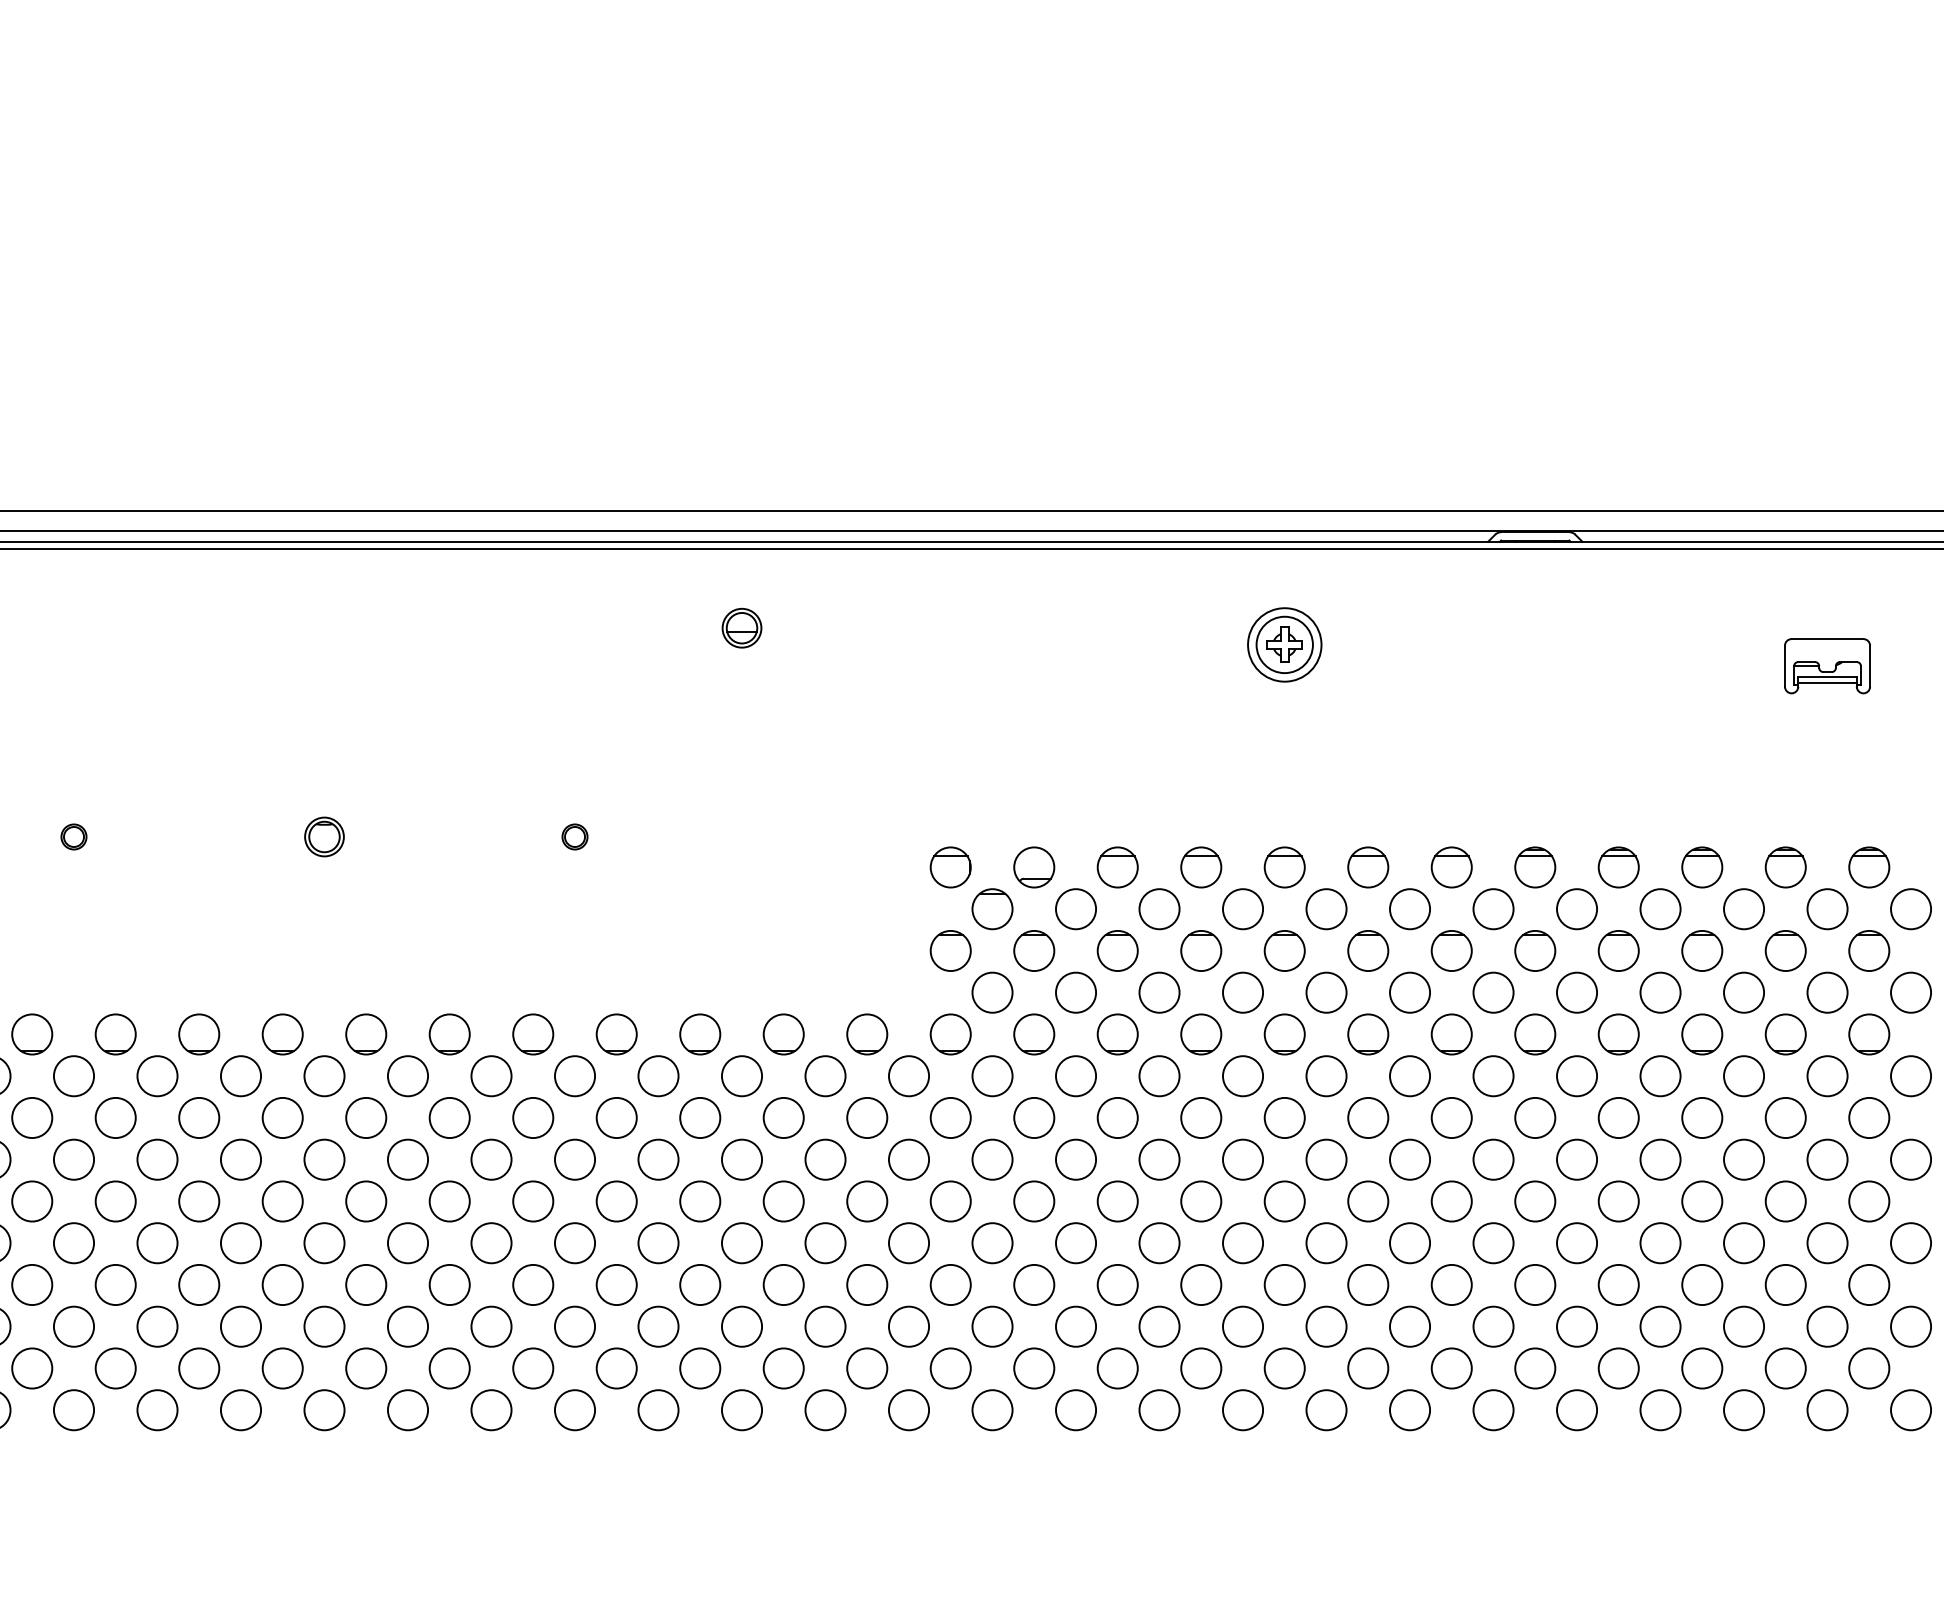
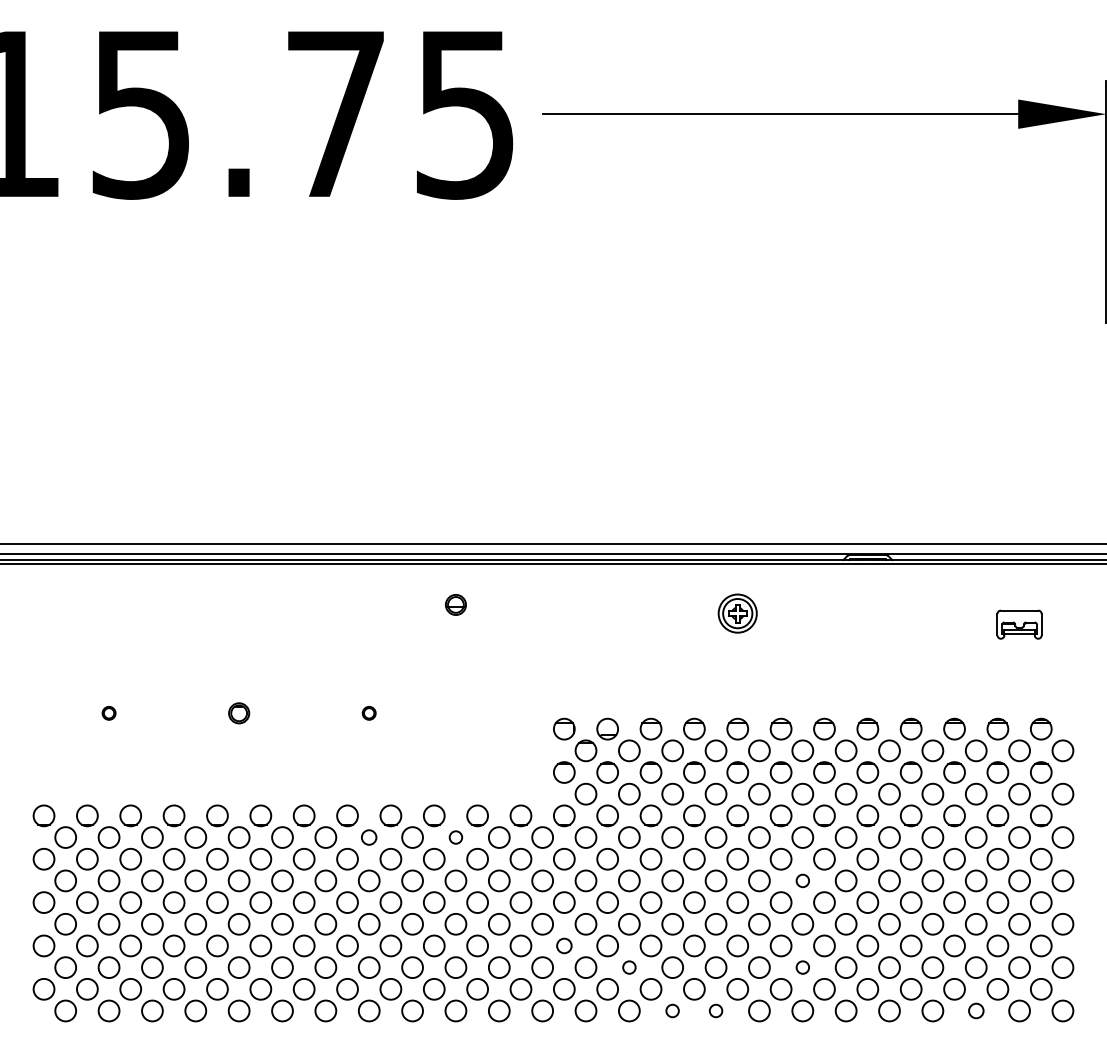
circle: (573, 1076) -> (368, 837), size x0.7
circle: (741, 1076) -> (455, 837), size x0.6
circle: (1409, 1158) -> (802, 880), size x0.6
circle: (951, 1284) -> (564, 945), size x0.7
circle: (1076, 1326) -> (629, 967), size x0.6
circle: (1409, 1326) -> (802, 967), size x0.6
circle: (1159, 1409) -> (672, 1010), size x0.6
circle: (1241, 1409) -> (715, 1010), size x0.6
circle: (1744, 1409) -> (976, 1010), size x0.7

